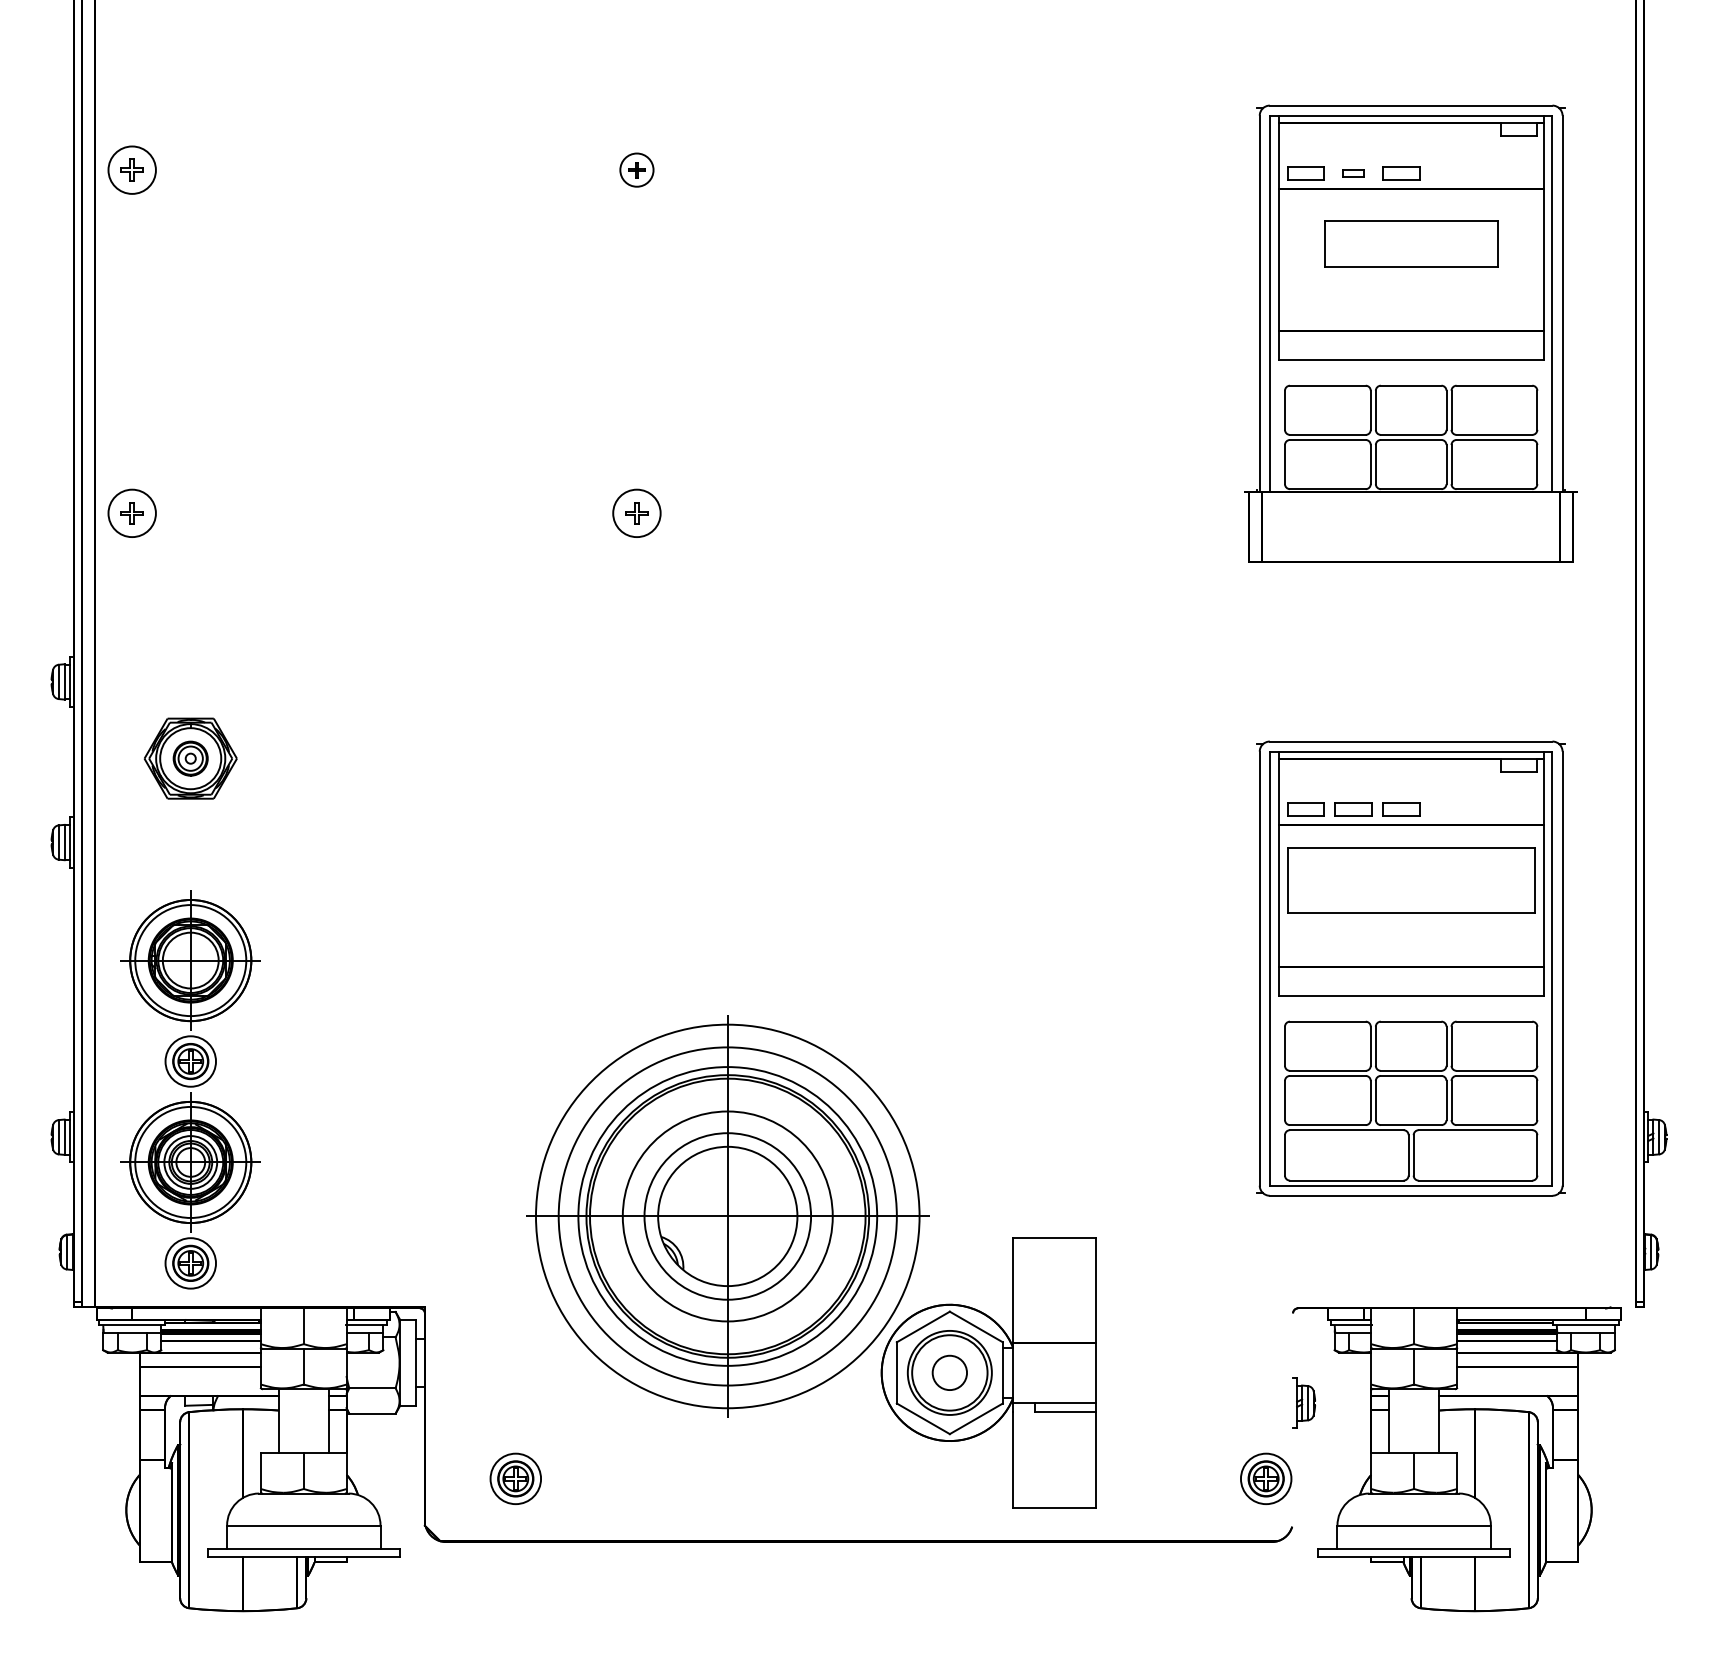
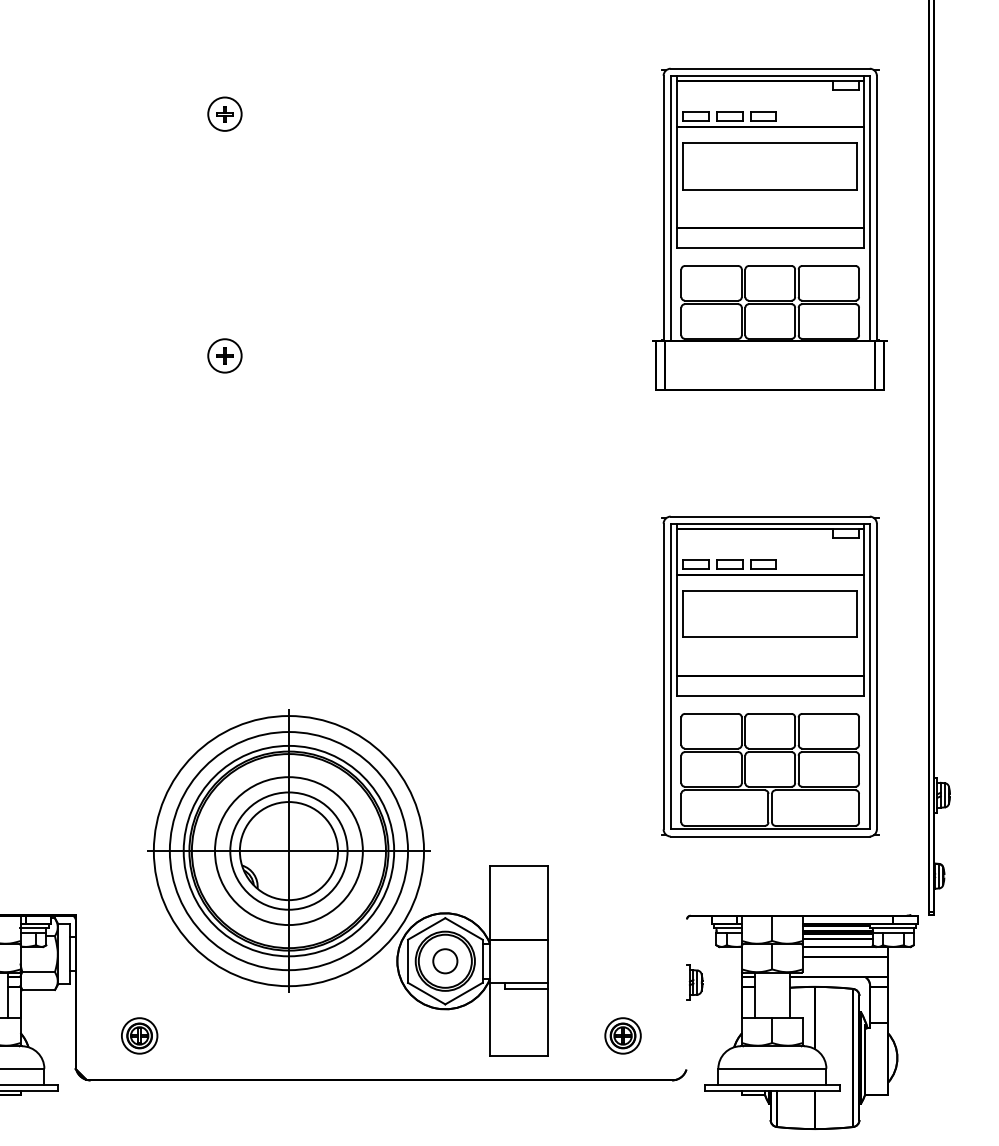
part: (636, 169) -> (224, 113), size x1.43
part: (1353, 173) -> (729, 116), size x1.67
part: (1411, 244) -> (770, 166), size x1.43
part: (1266, 1478) -> (623, 1035), moved

